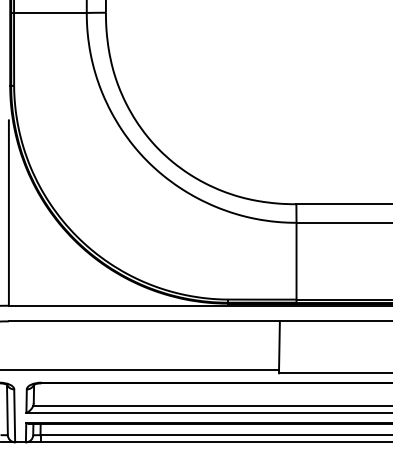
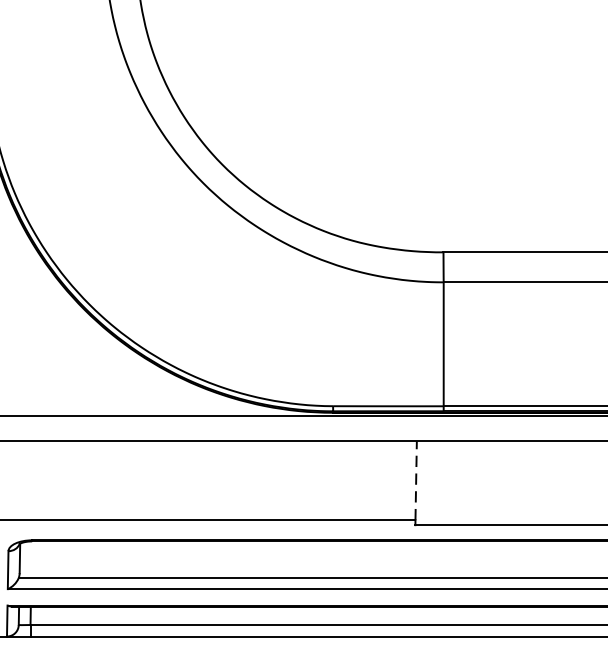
line: (279, 345) -> (416, 480), solid -> dashed

